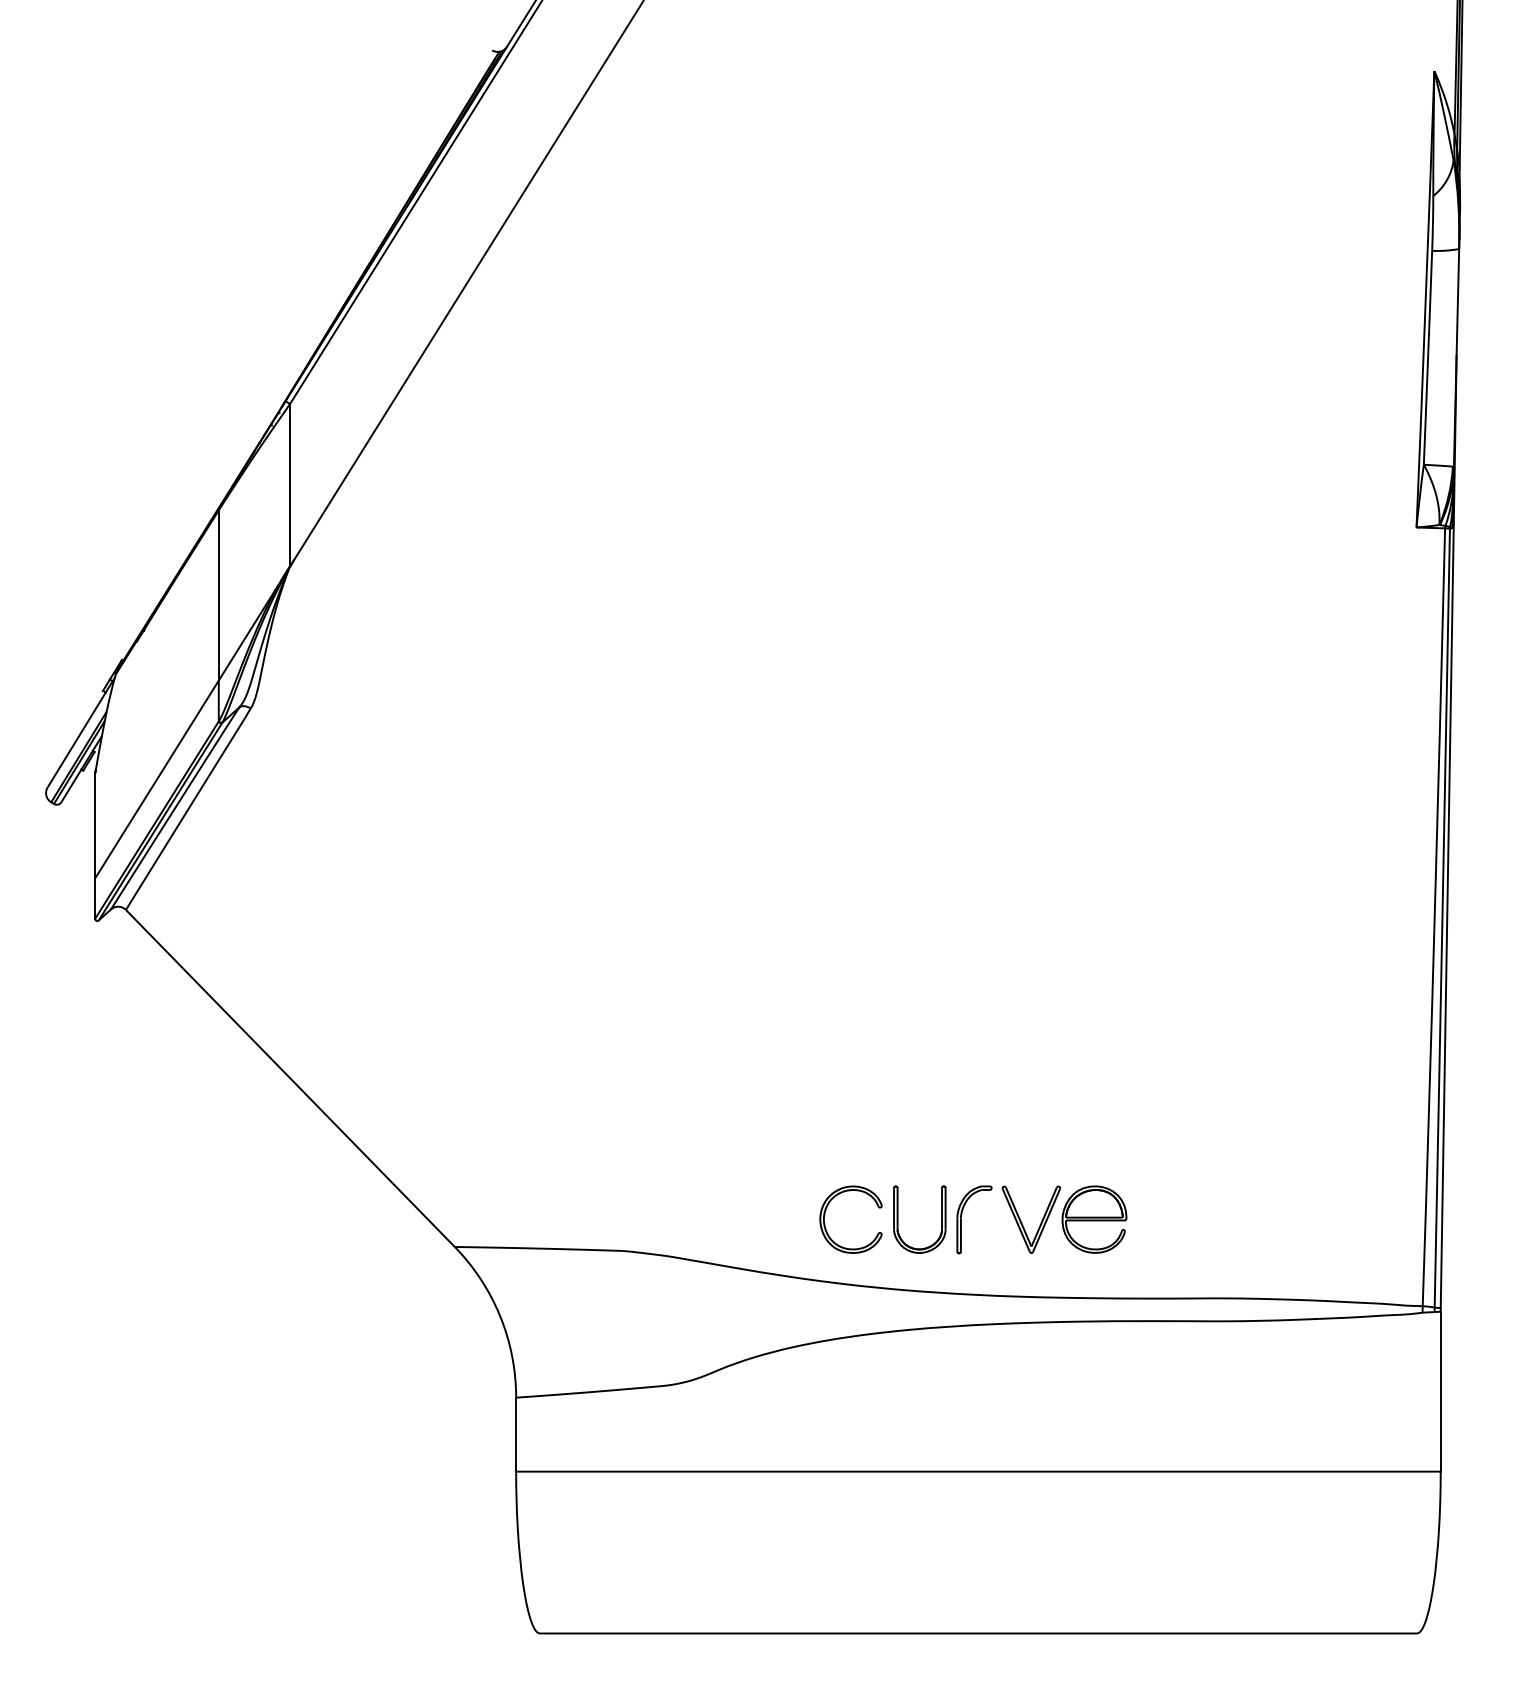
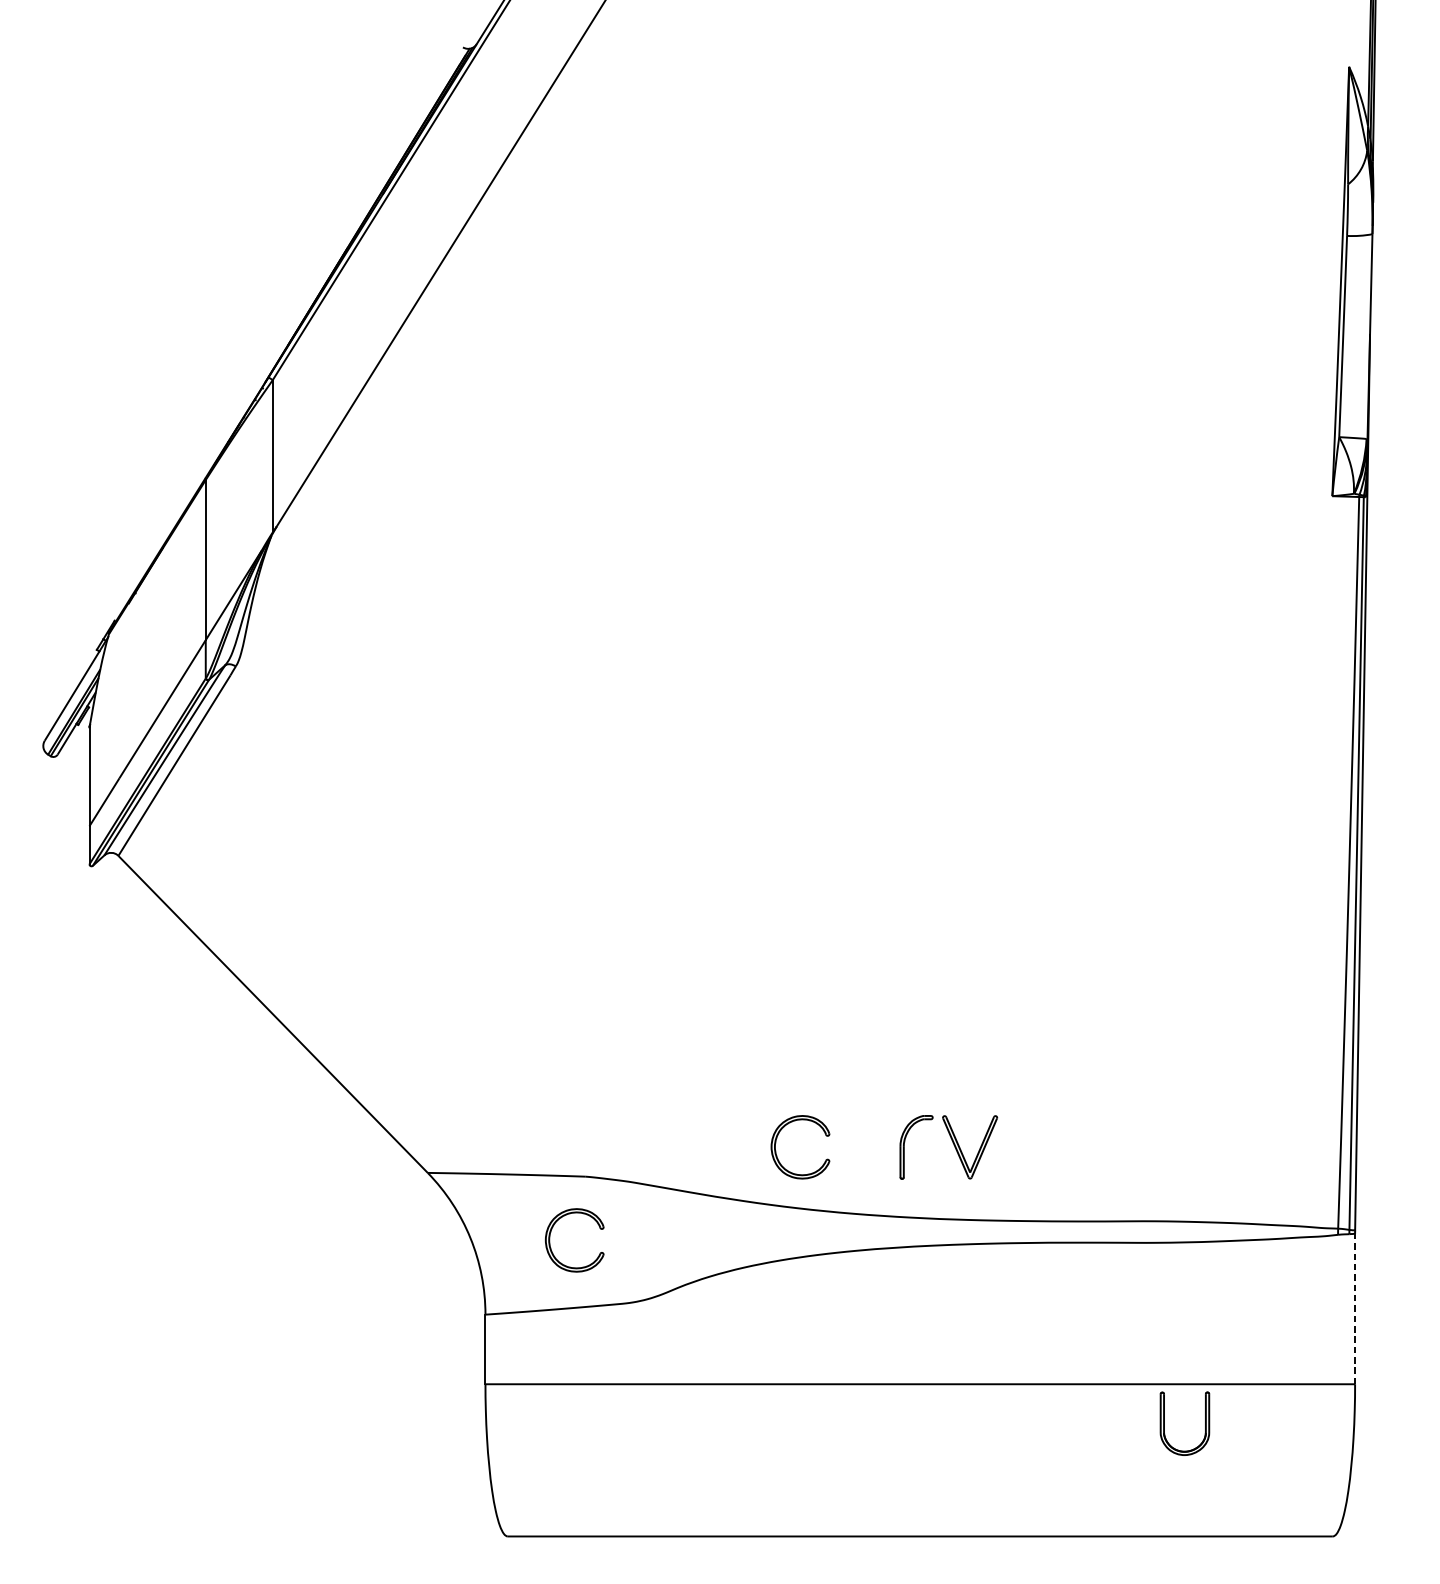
part: (898, 1219) -> (1164, 1423), moved
part: (1094, 1219) -> (1029, 1147), removed
part: (585, 1314) -> (550, 1236), added
line: (1440, 1391) -> (1354, 1308), solid -> dashed

